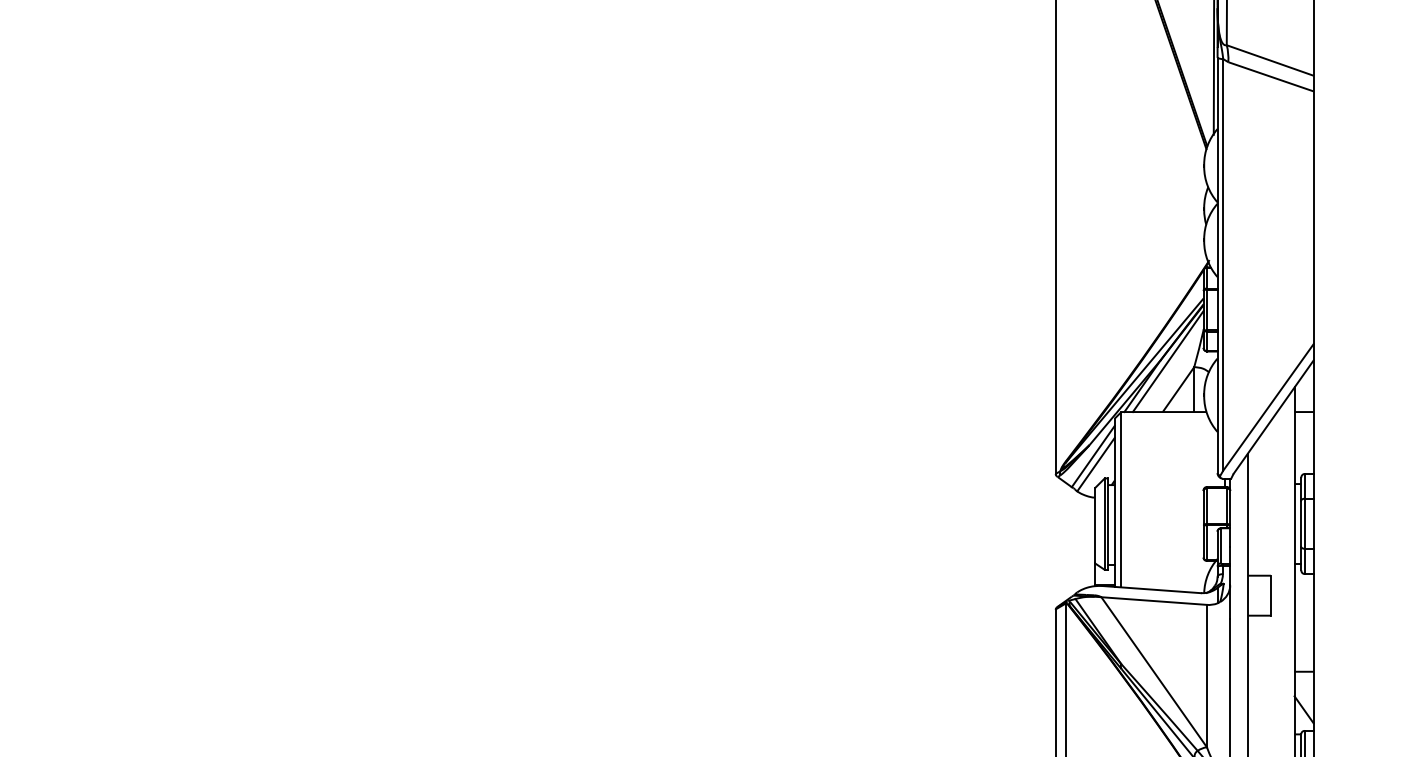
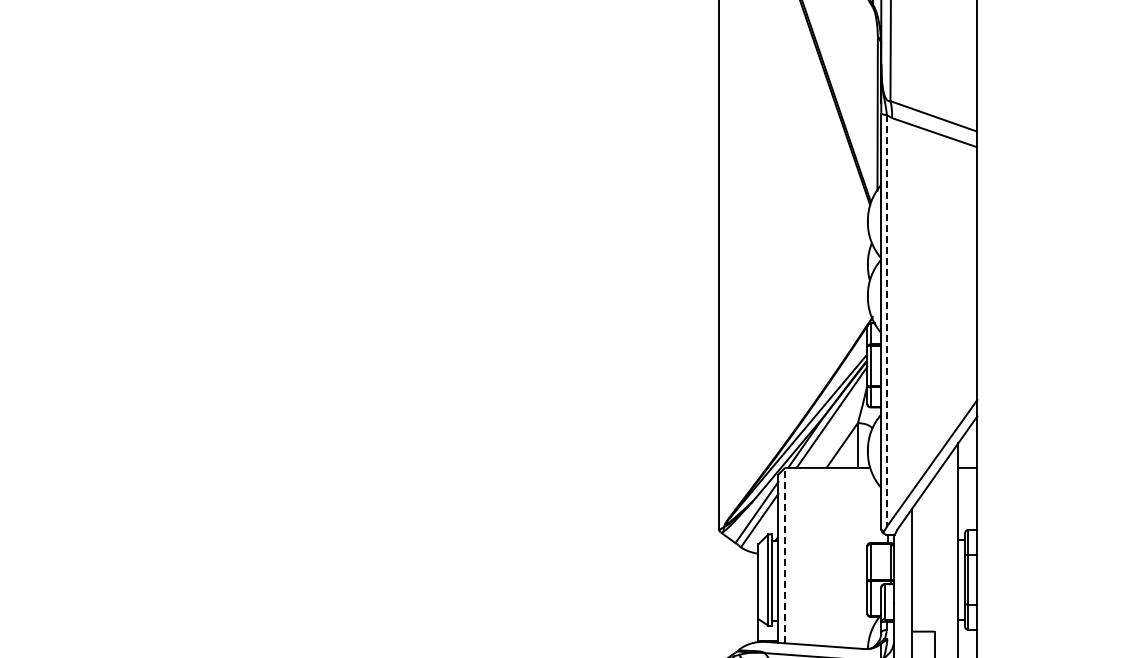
line: (1223, 264) -> (887, 320), solid -> dashed
line: (1121, 499) -> (785, 555), solid -> dashed

